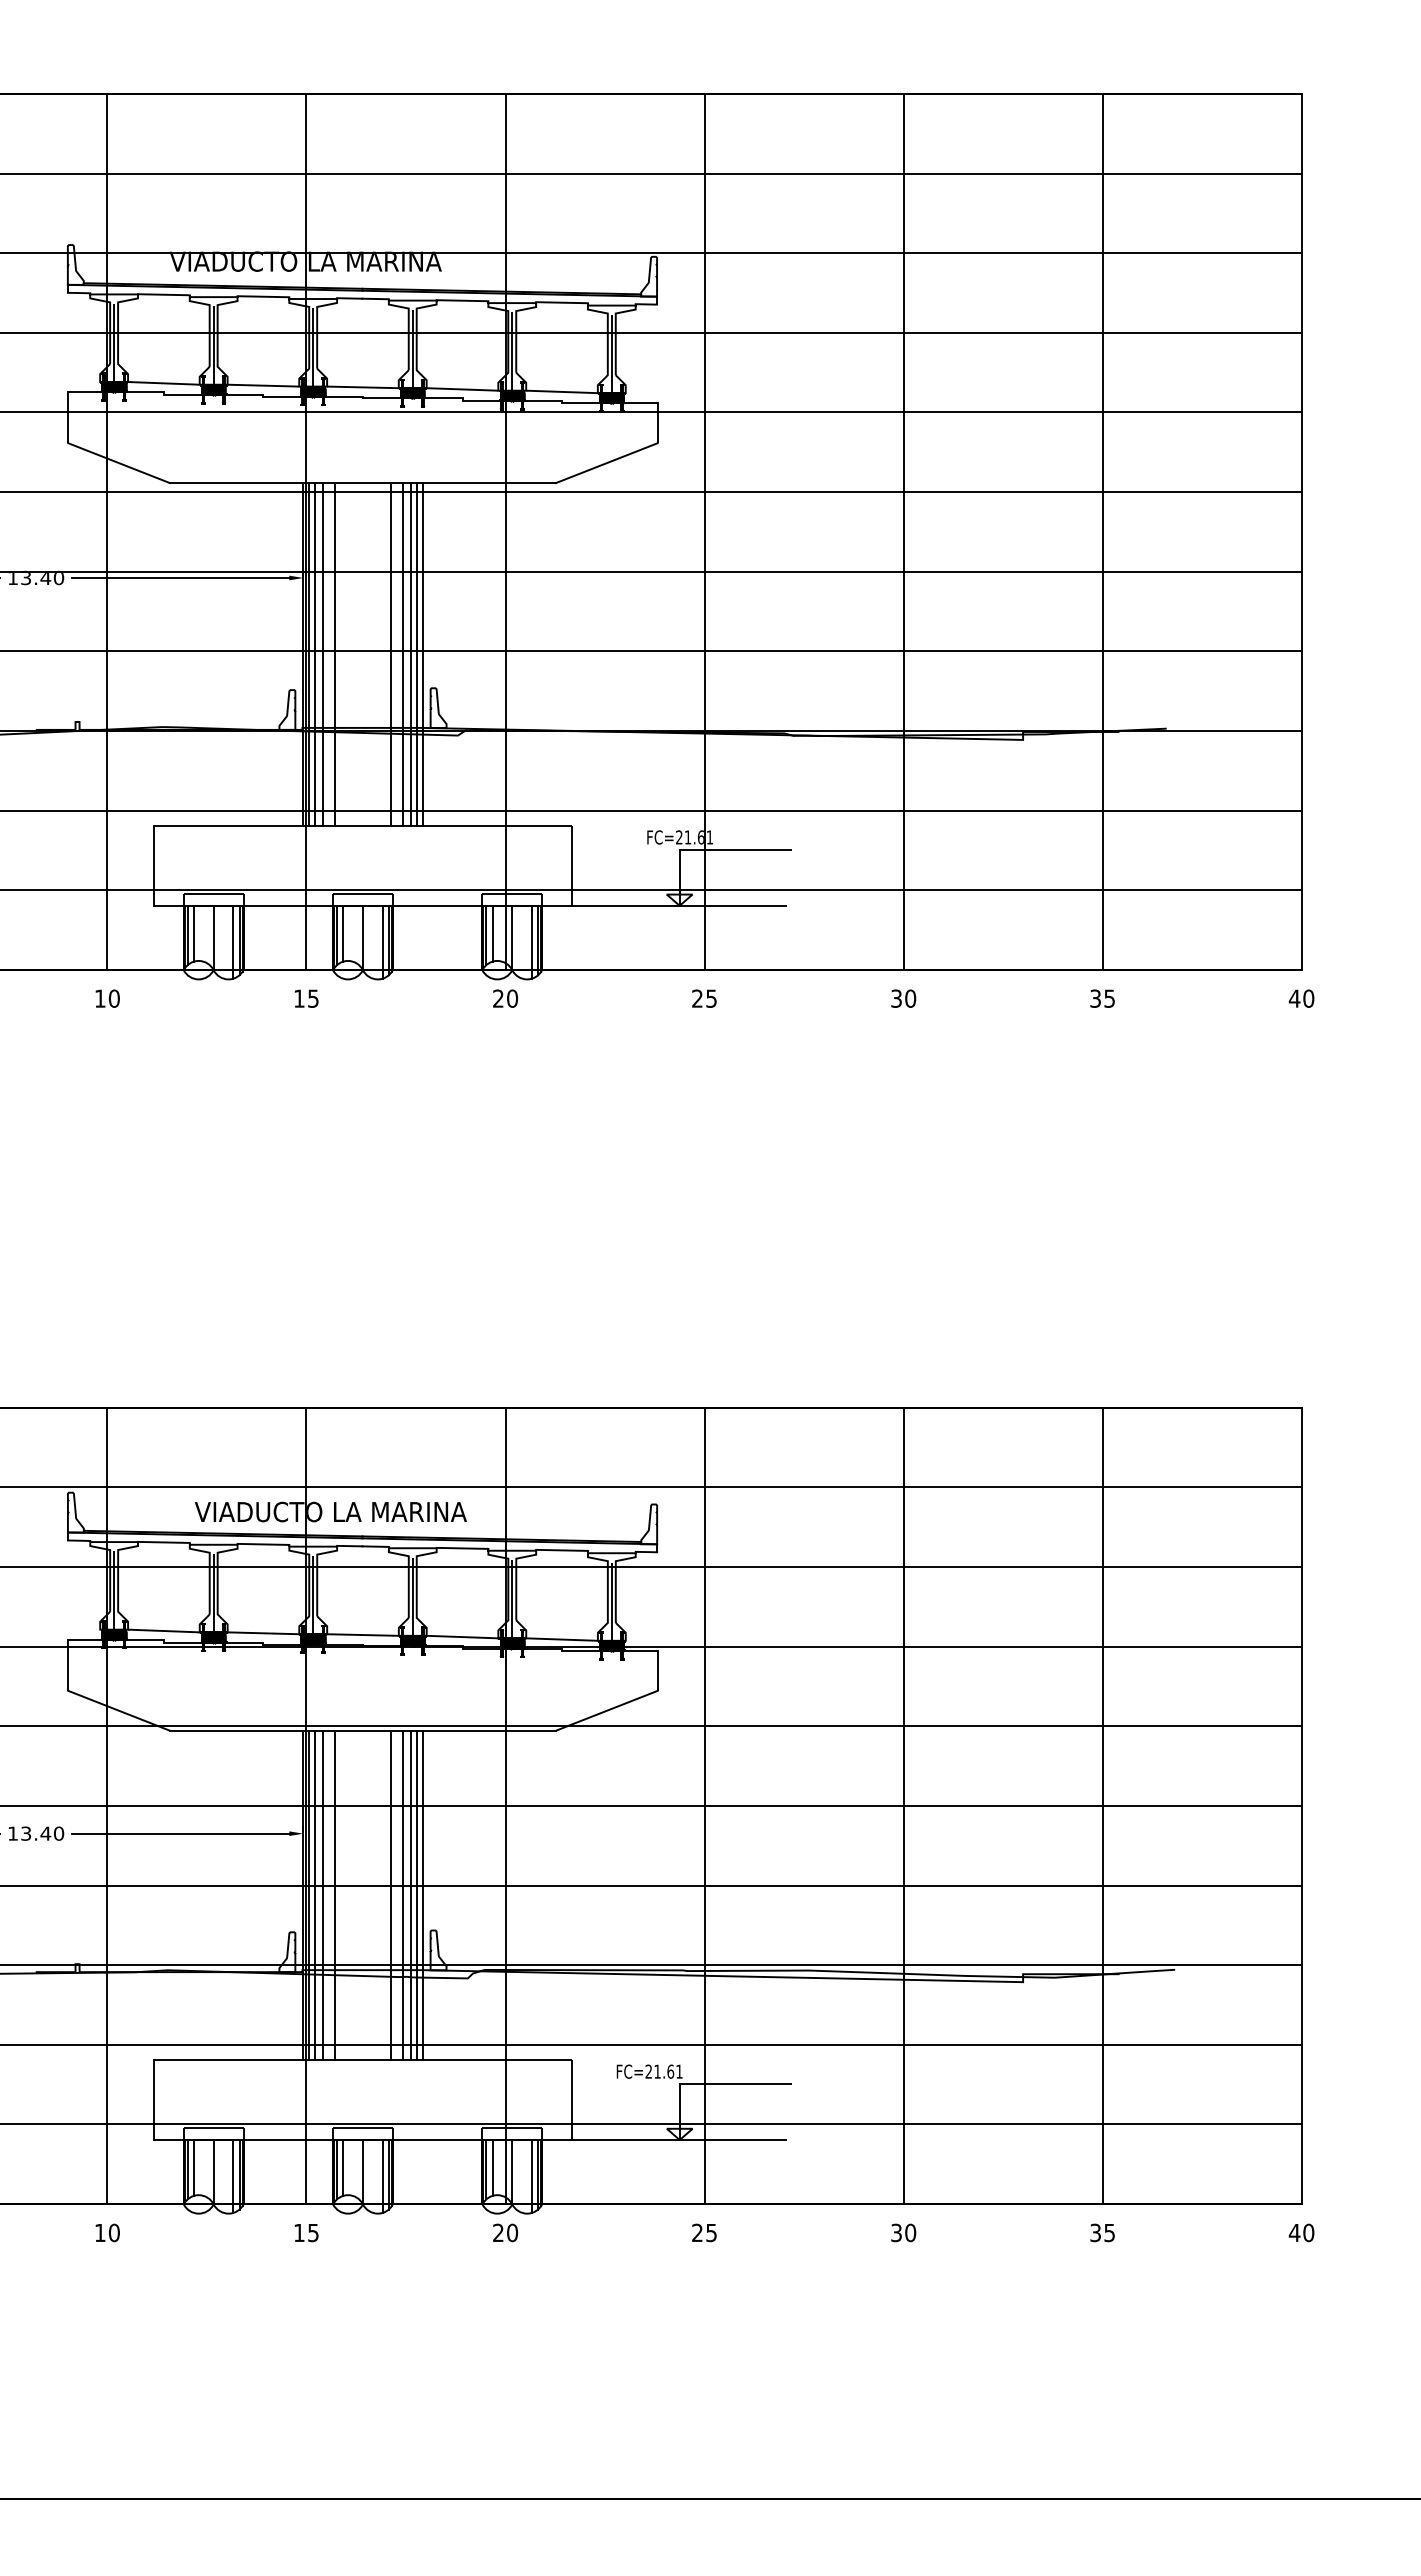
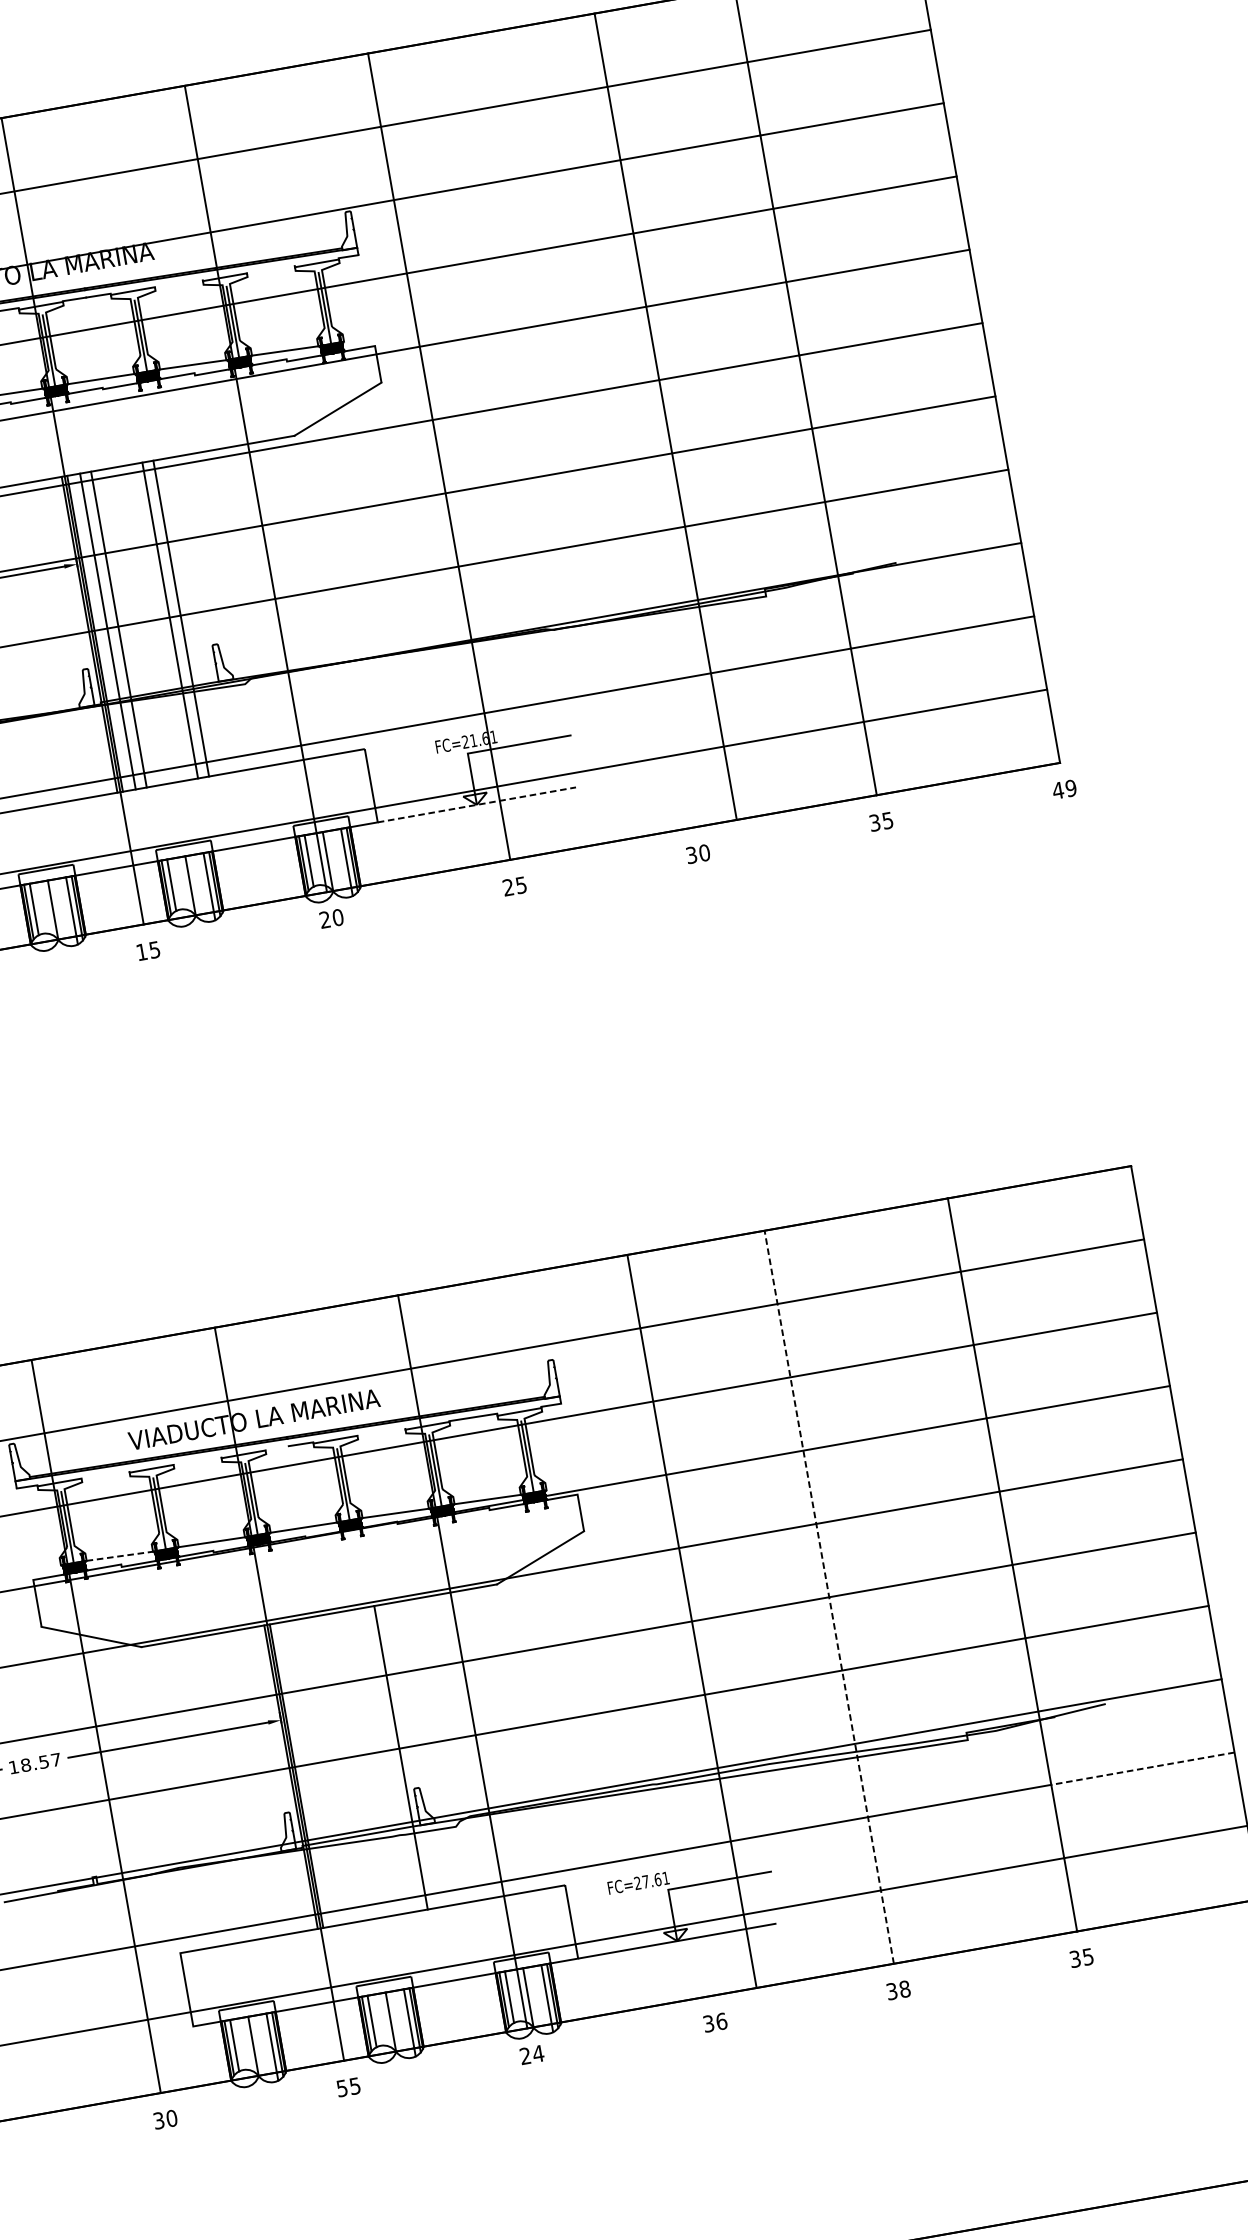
line: (462, 300) -> (178, 282), removed
line: (561, 302) -> (270, 268), removed
line: (903, 531) -> (665, 416), moved
line: (315, 654) -> (100, 632), removed
line: (410, 654) -> (188, 617), removed
line: (416, 654) -> (193, 616), removed
line: (422, 654) -> (199, 615), removed
line: (679, 905) -> (476, 804), solid -> dashed
text: (1308, 998) -> (1070, 788), 40 -> 49
line: (163, 1541) -> (104, 1473), removed
line: (263, 1543) -> (197, 1459), removed
line: (349, 1545) -> (276, 1447), removed
line: (462, 1547) -> (381, 1430), removed
line: (163, 1631) -> (119, 1556), solid -> dashed
line: (704, 1805) -> (691, 1621), moved
line: (903, 1805) -> (829, 1596), solid -> dashed
text: (42, 1833) -> (40, 1762), 13.40 -> 18.57
line: (315, 1895) -> (302, 1775), removed
line: (323, 1895) -> (309, 1773), removed
line: (335, 1895) -> (320, 1771), removed
line: (390, 1895) -> (371, 1762), removed
line: (402, 1895) -> (382, 1761), removed
line: (410, 1895) -> (389, 1759), removed
line: (416, 1895) -> (395, 1758), removed
line: (1202, 2044) -> (1143, 1768), solid -> dashed
text: (657, 2071) -> (645, 1881), FC=21.61 -> FC=27.61
text: (100, 2232) -> (159, 2120), 10 -> 30
text: (512, 2232) -> (538, 2053), 20 -> 24
text: (704, 2232) -> (715, 2022), 25 -> 36
text: (910, 2232) -> (904, 1988), 30 -> 38
text: (299, 2233) -> (342, 2088), 15 -> 55

